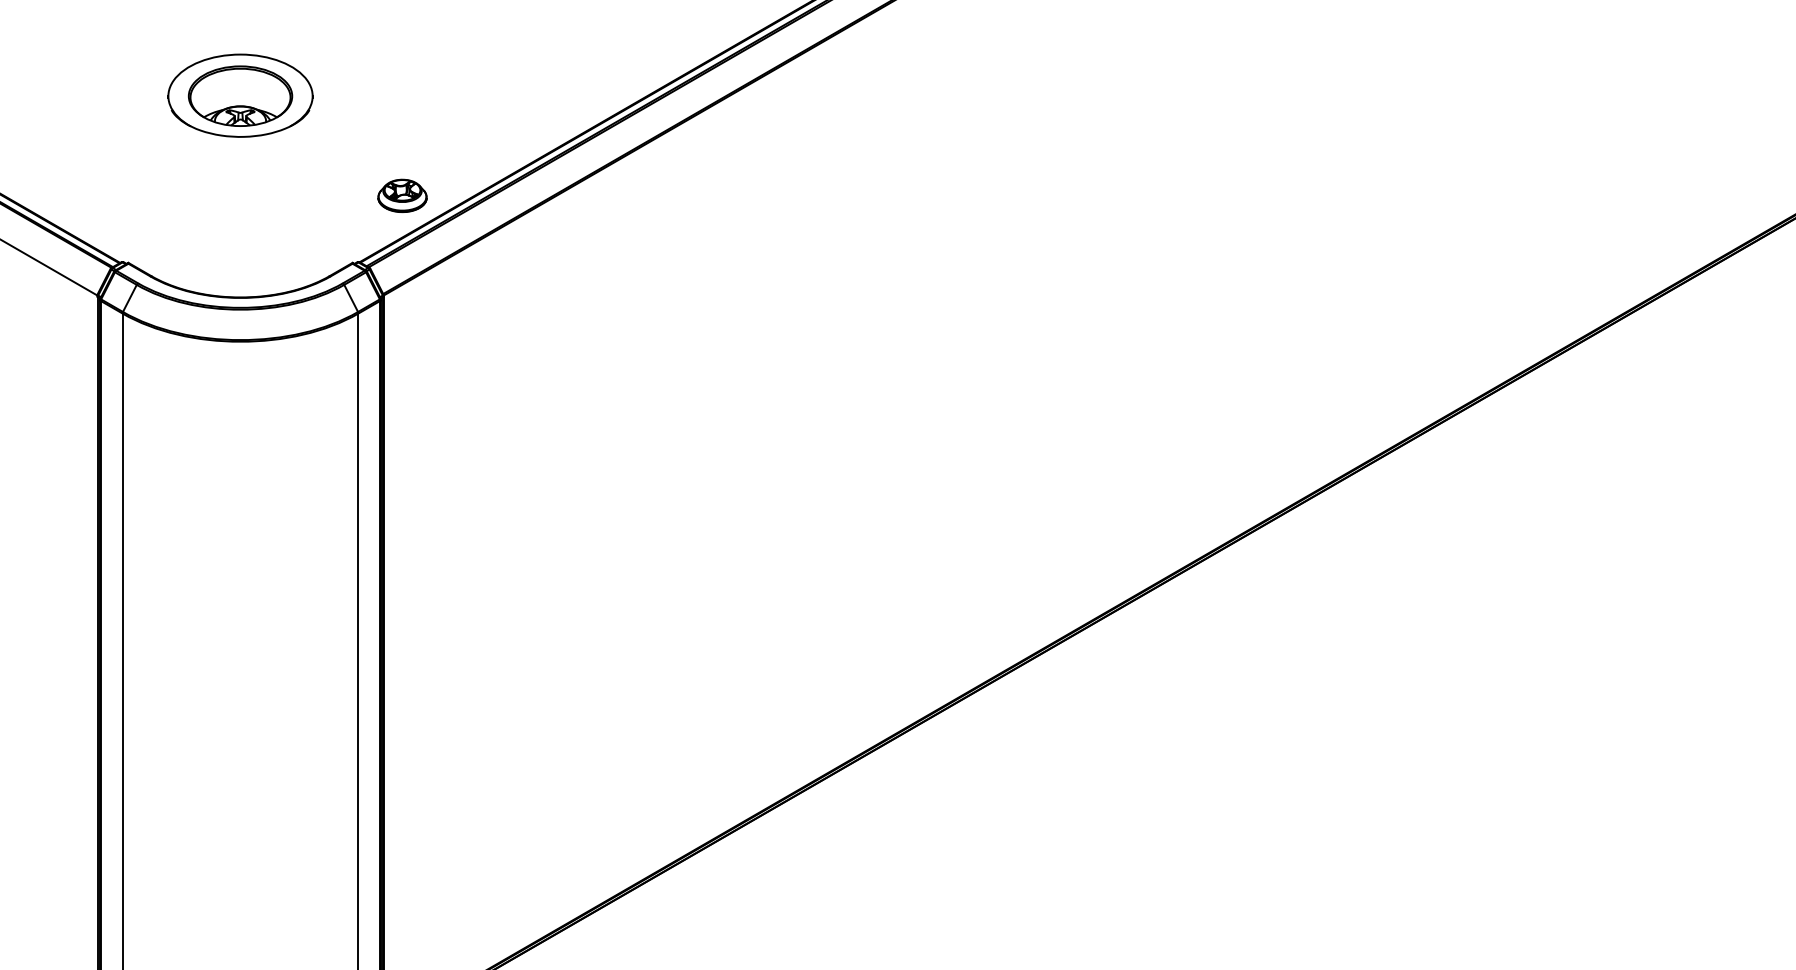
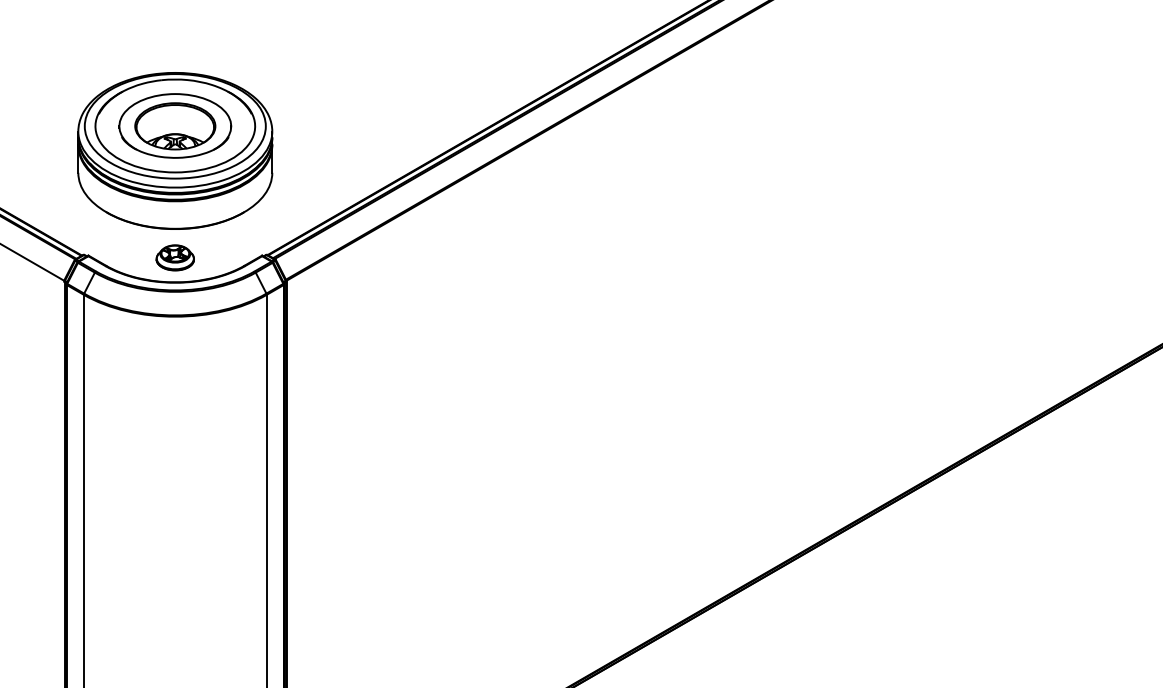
part: (240, 127) -> (175, 150), added
part: (402, 195) -> (175, 257), moved

